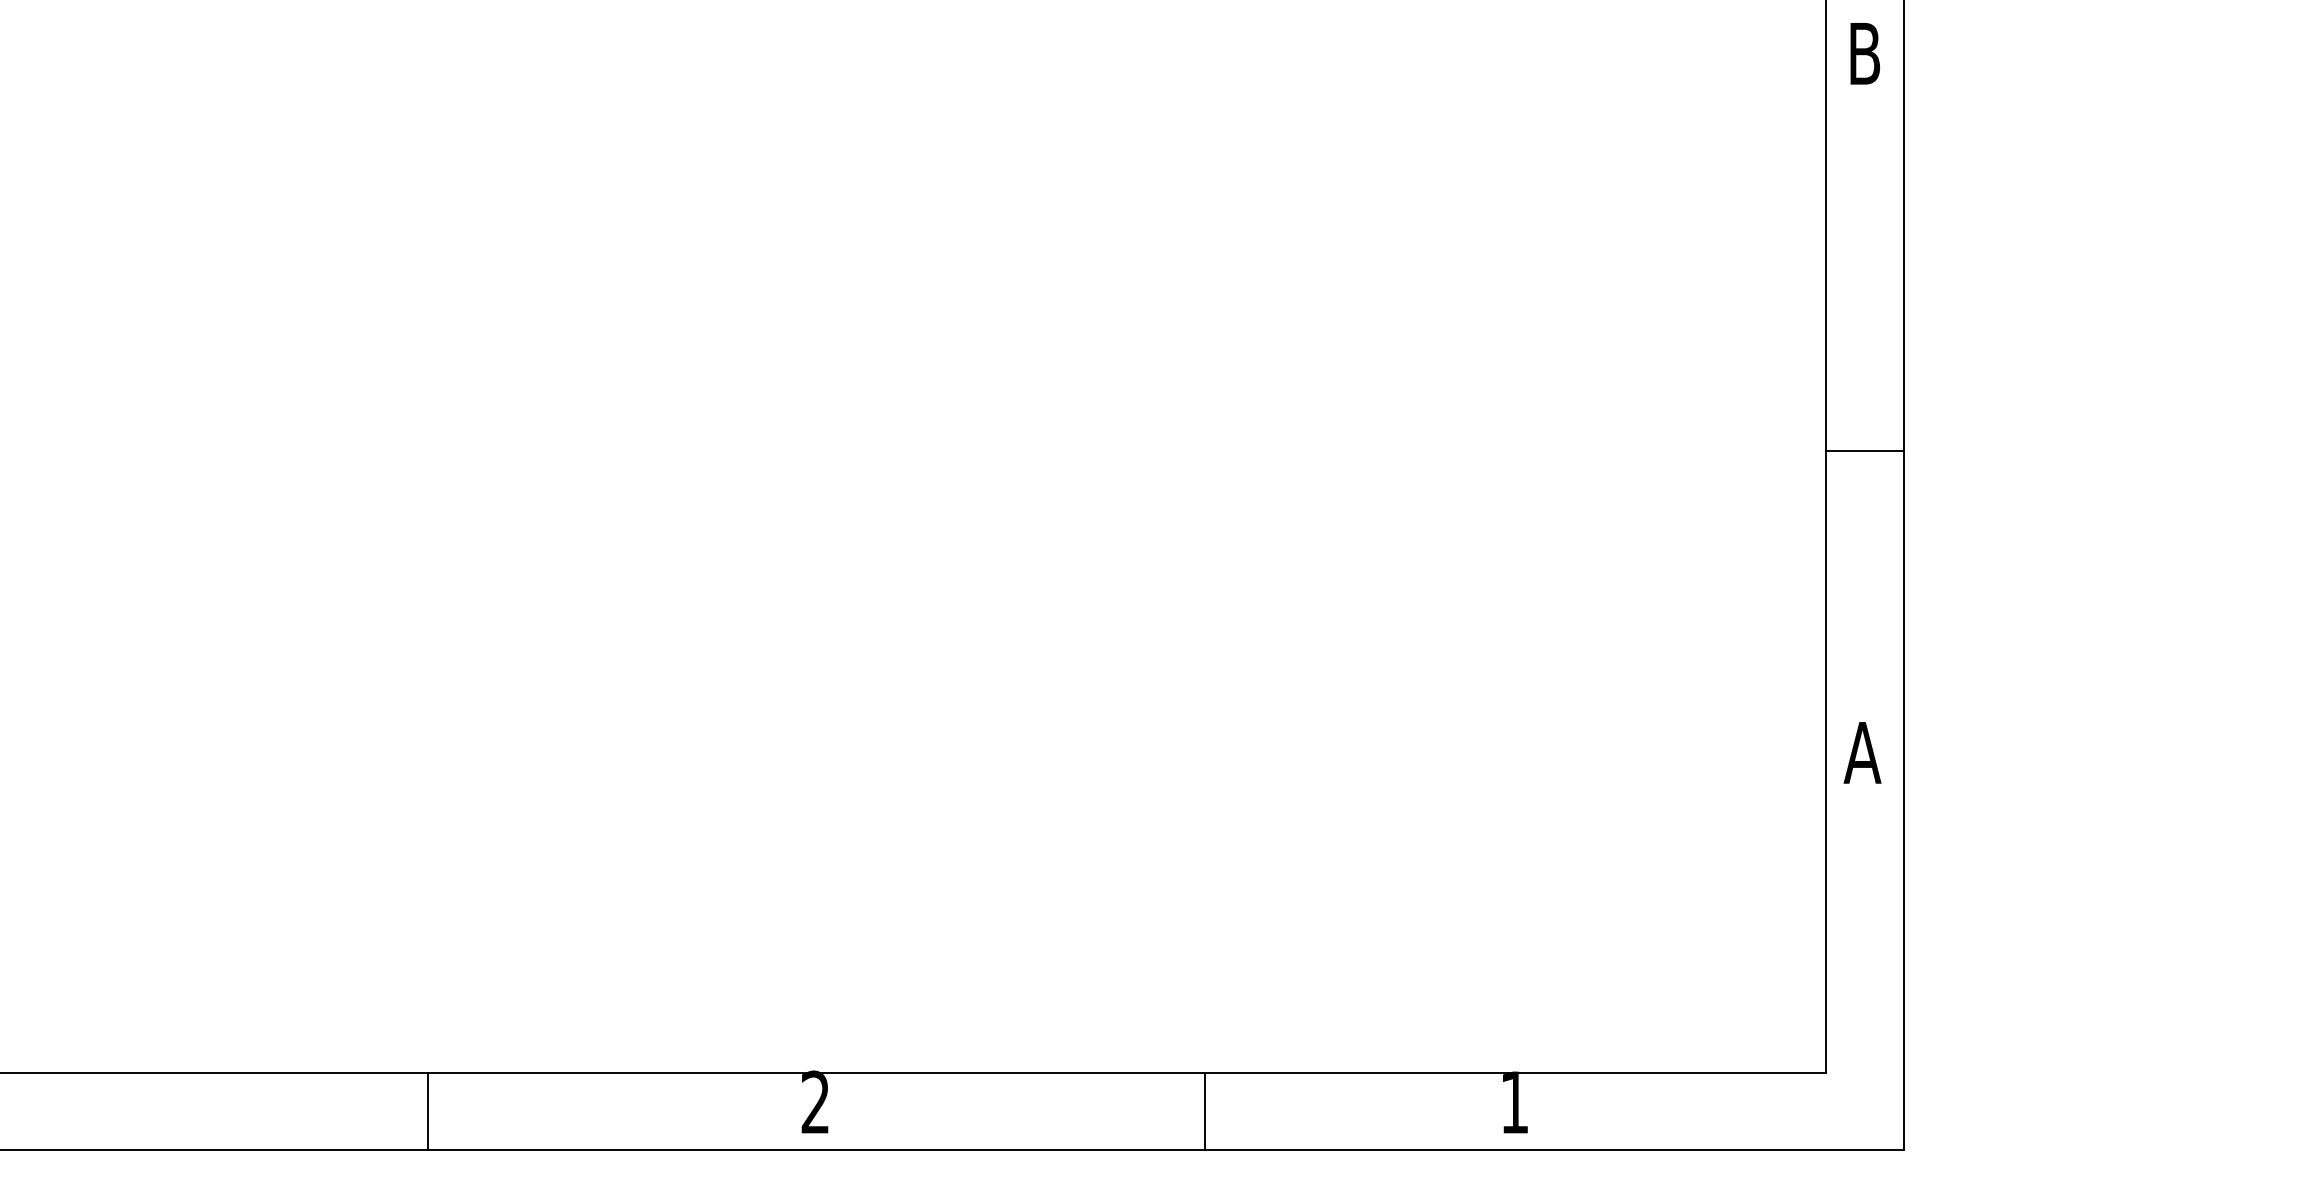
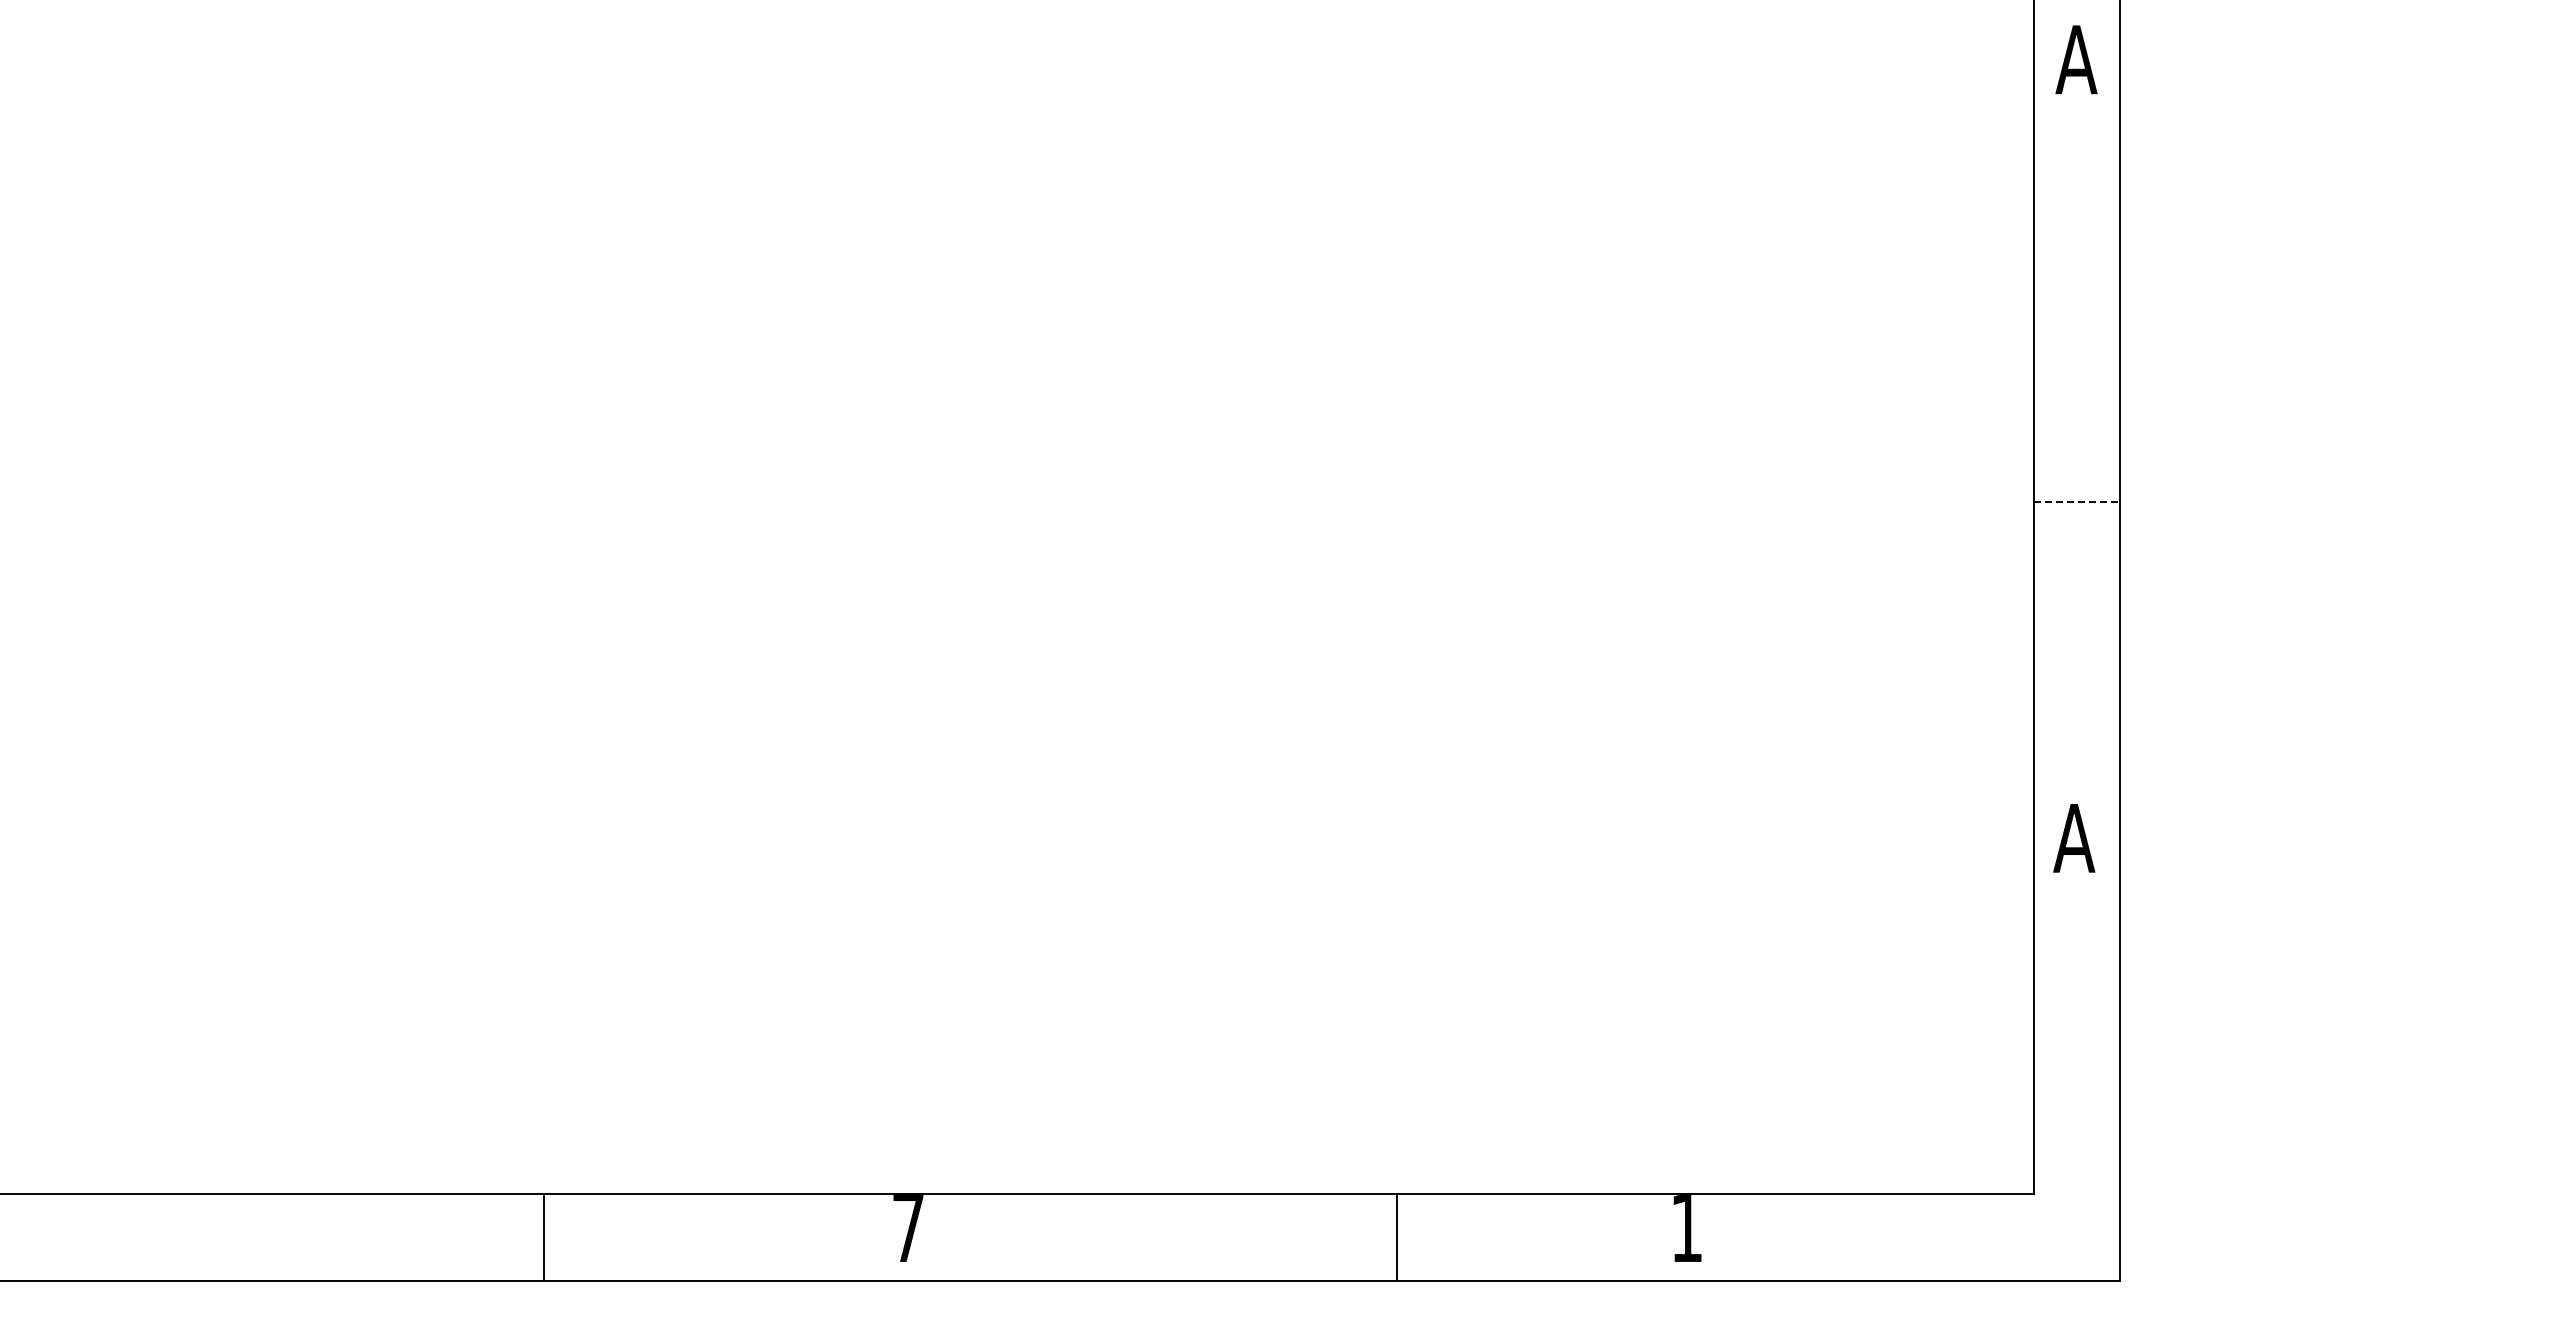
text: (1864, 53) -> (2076, 59), B -> A
line: (1865, 451) -> (2077, 502), solid -> dashed
text: (815, 1101) -> (908, 1226), 2 -> 7
line: (427, 1111) -> (543, 1237), moved
line: (1204, 1111) -> (1396, 1237), moved

